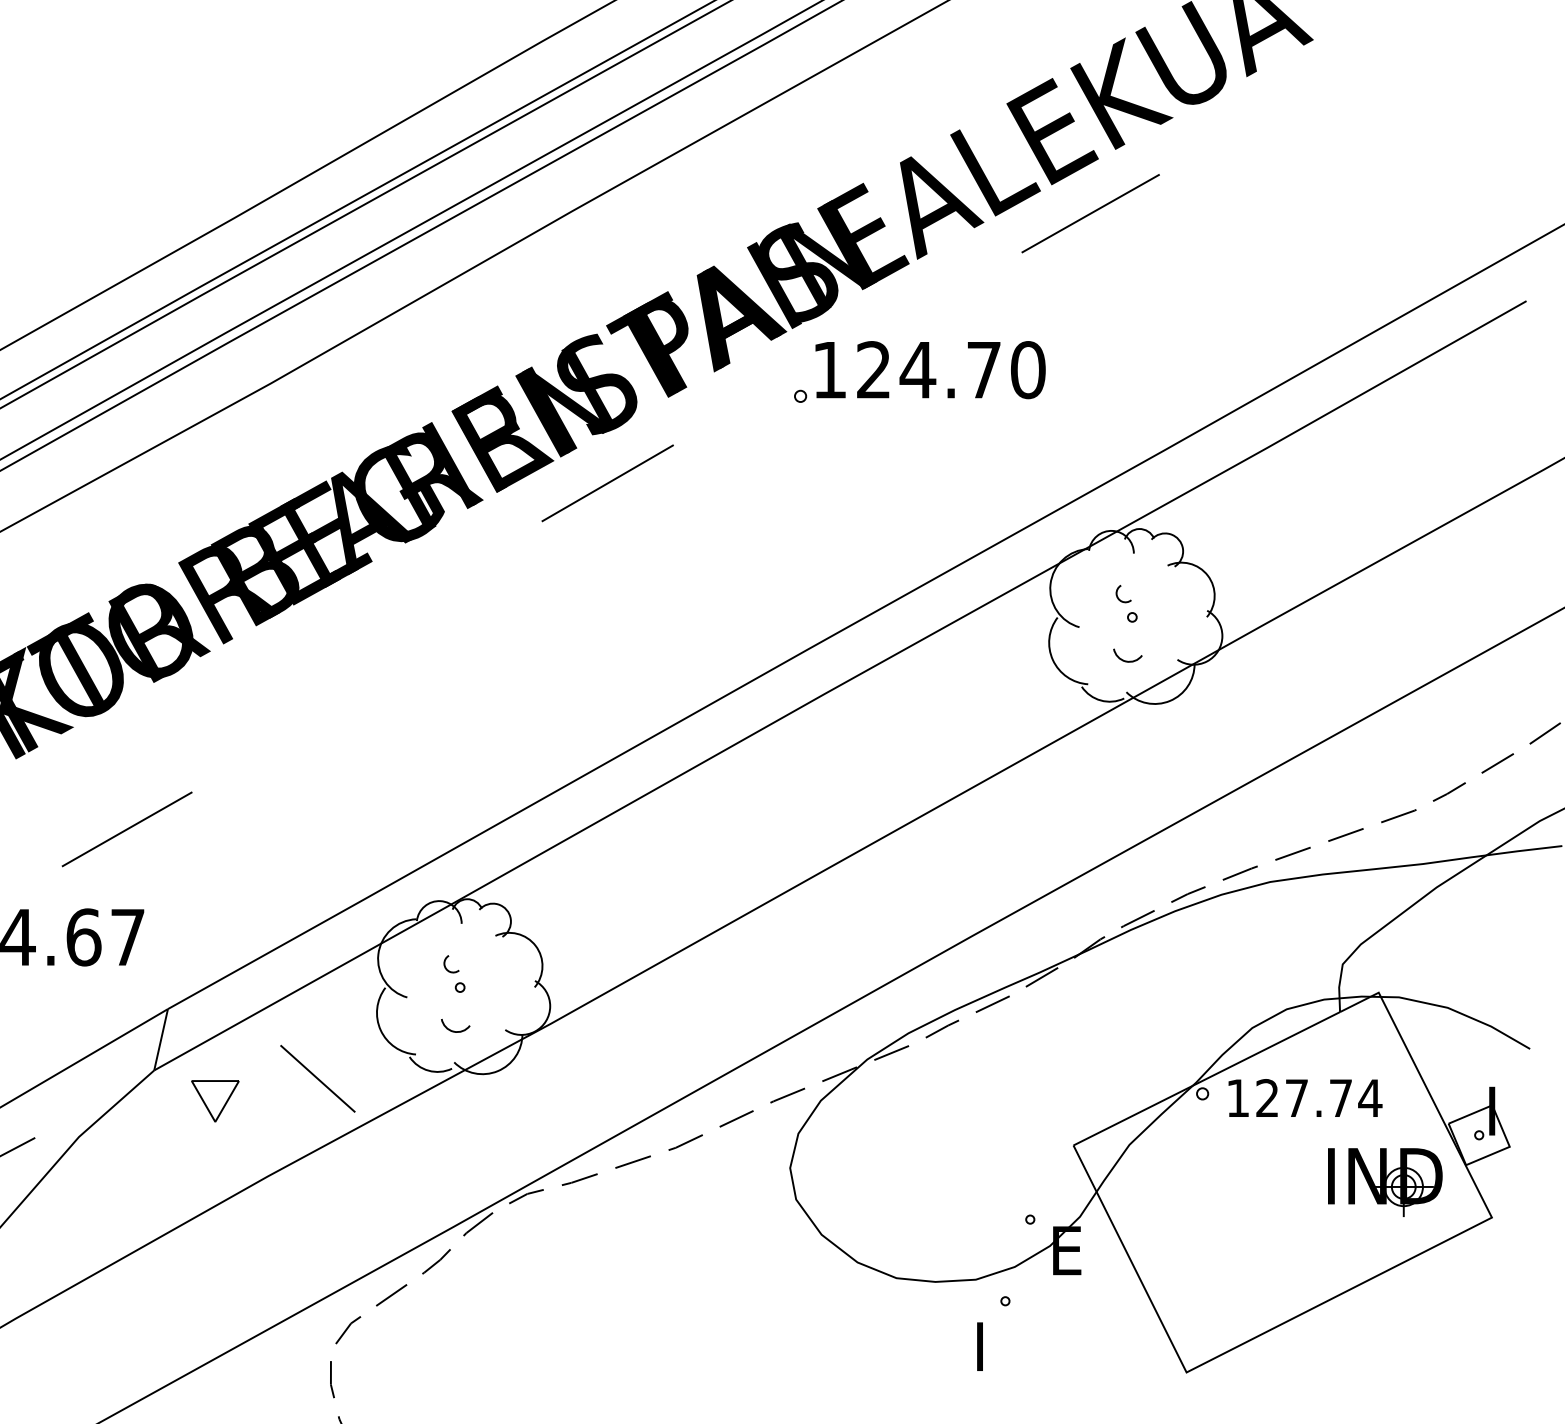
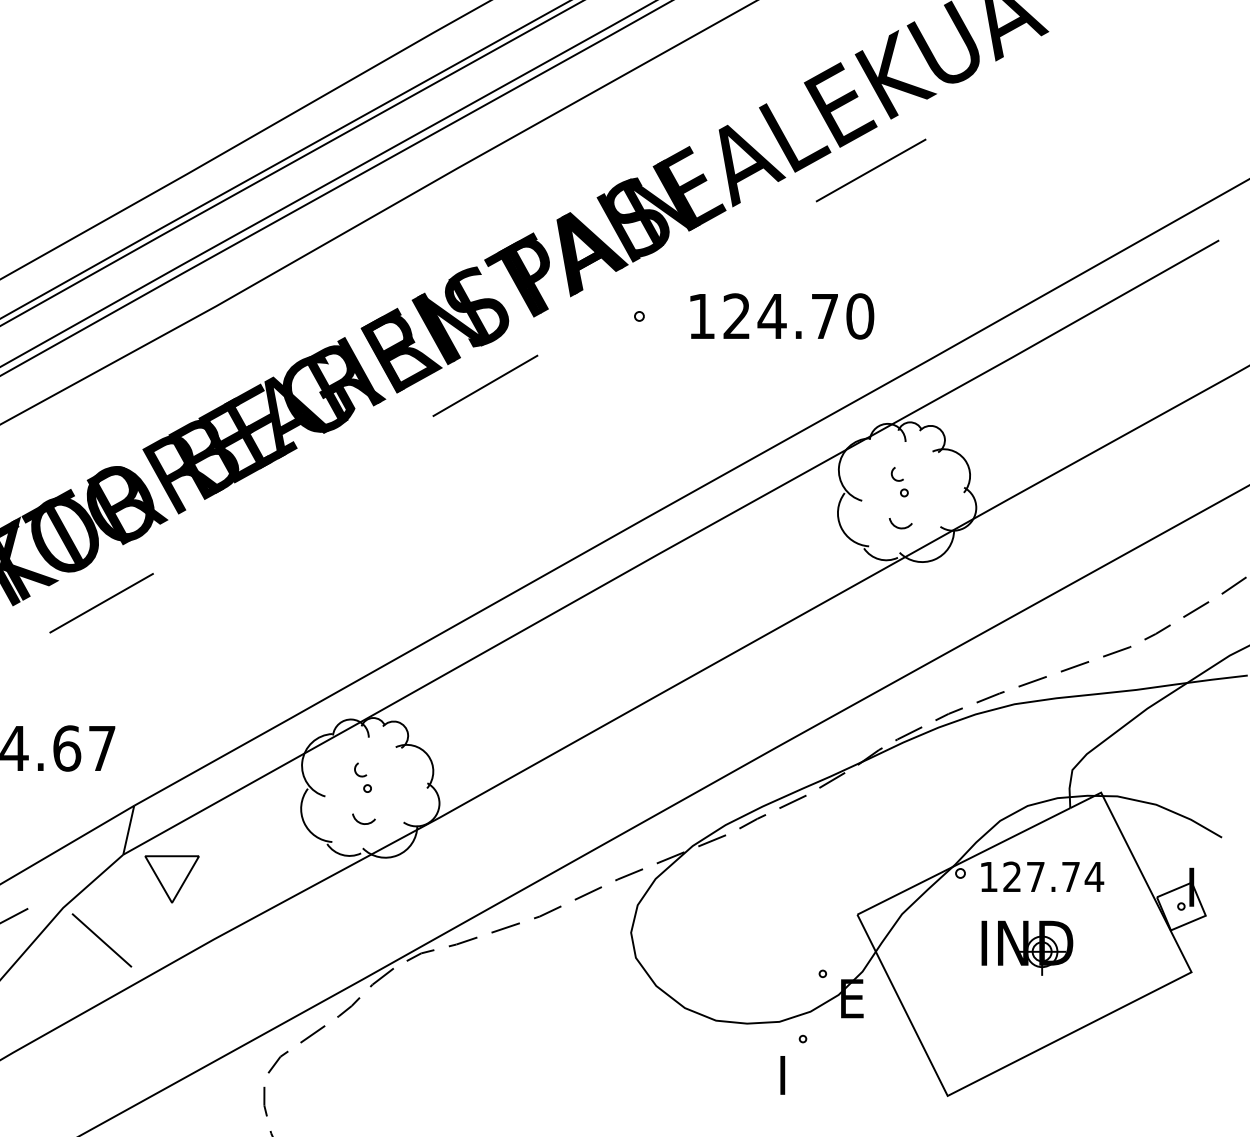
text: (930, 370) -> (782, 316), moved
line: (126, 829) -> (101, 603), moved
line: (317, 1078) -> (101, 940), moved
part: (214, 1101) -> (171, 879), size x1.43
part: (1385, 1181) -> (1027, 947), moved

